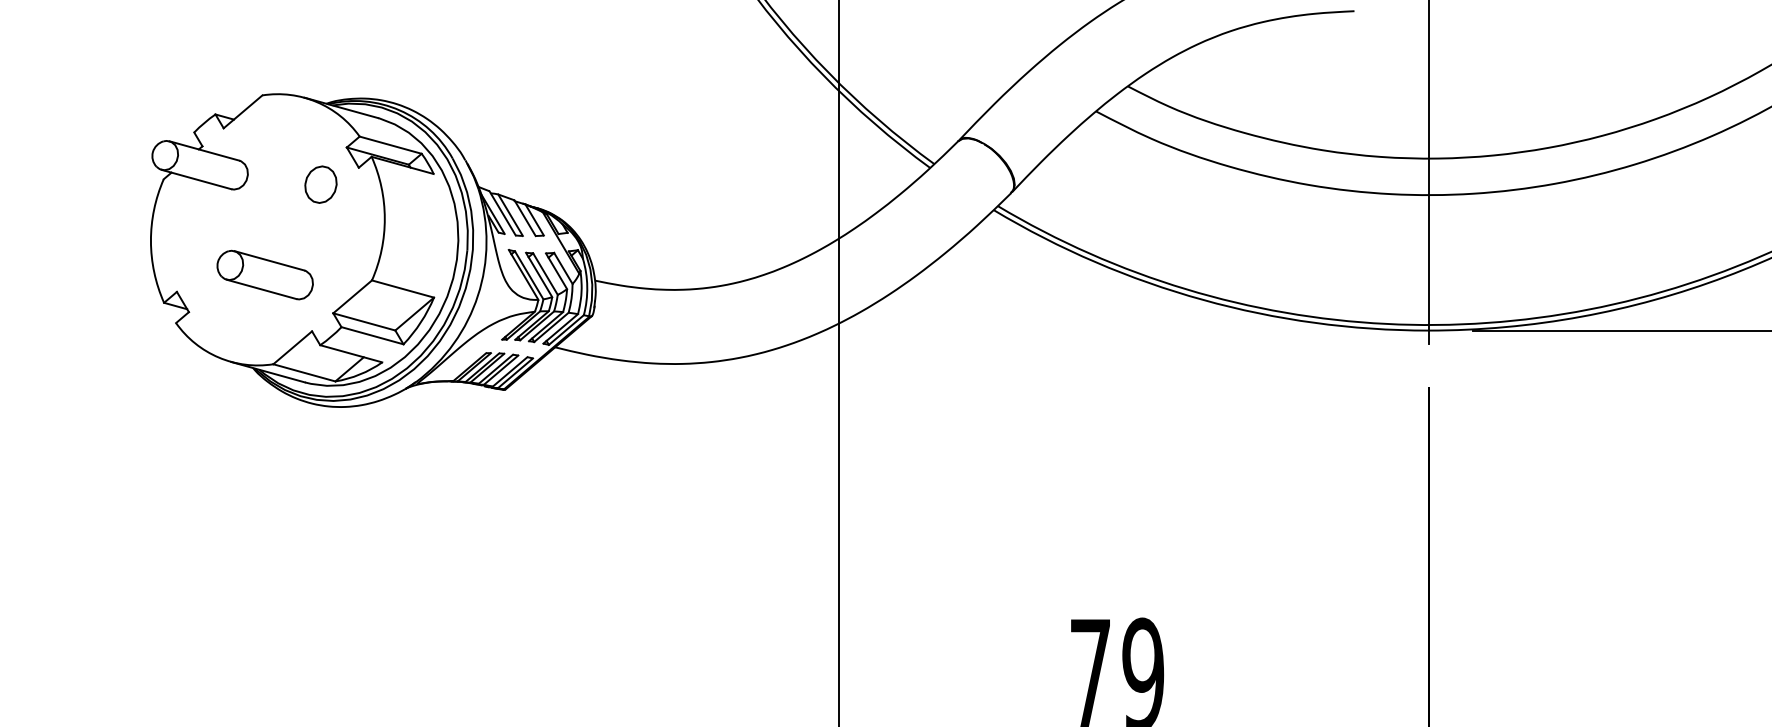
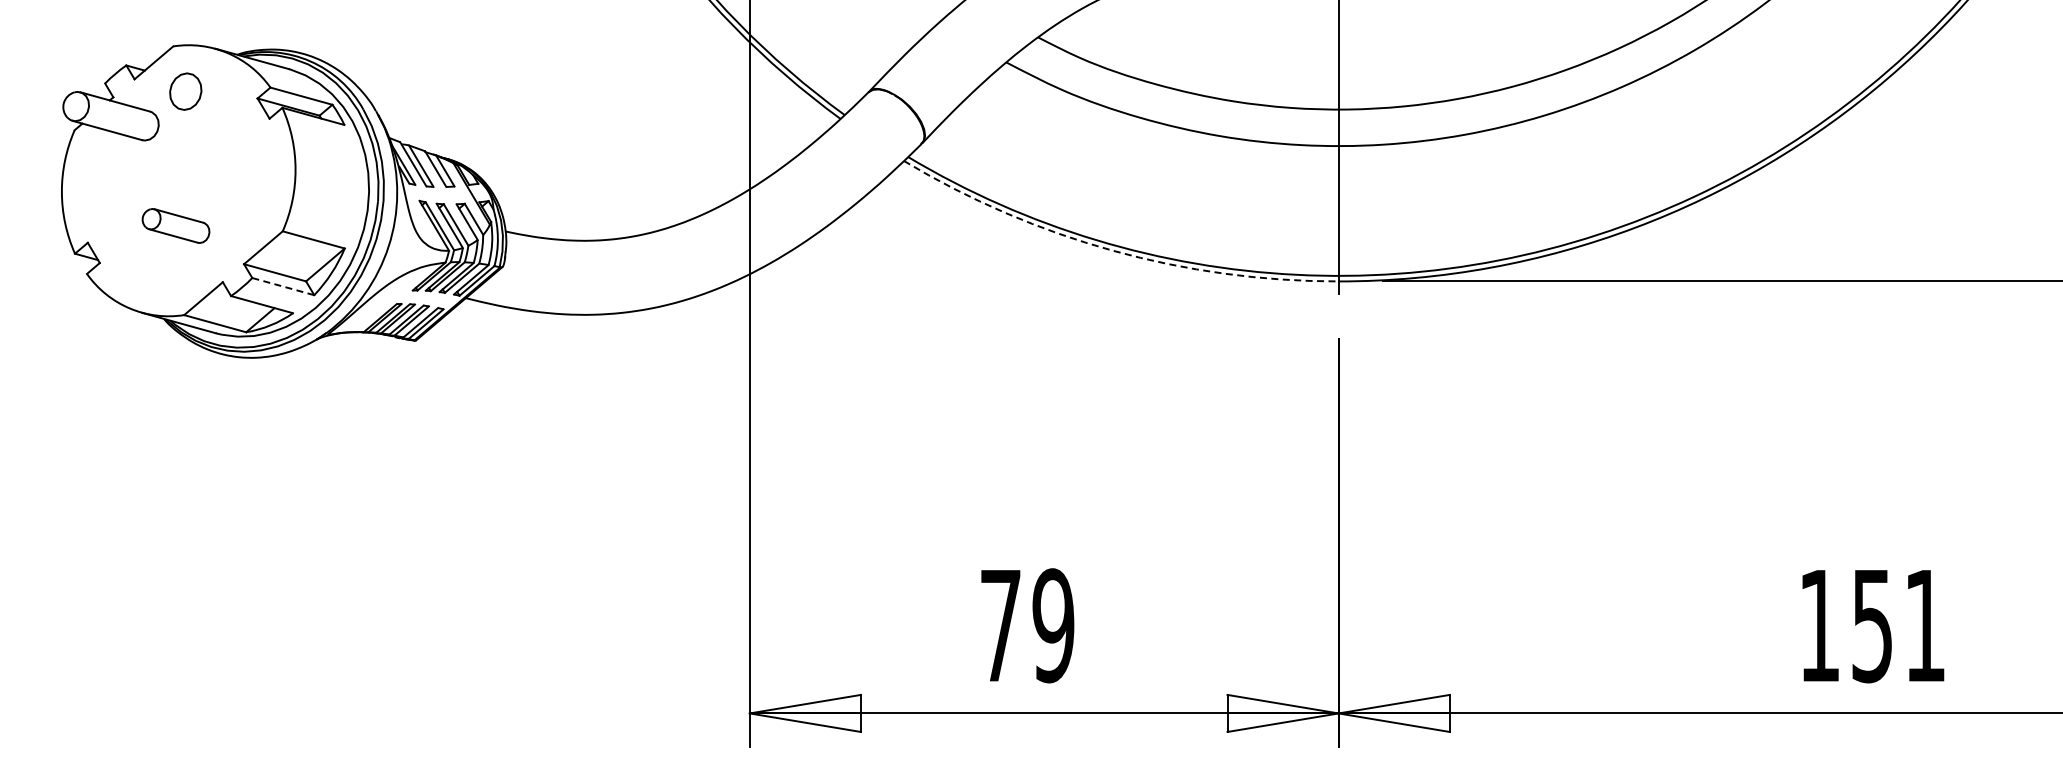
part: (320, 184) -> (185, 91), moved
part: (264, 274) -> (175, 225), size x0.7
arc: (1203, 299) -> (1113, 250), solid -> dashed
line: (371, 335) -> (282, 286), solid -> dashed

